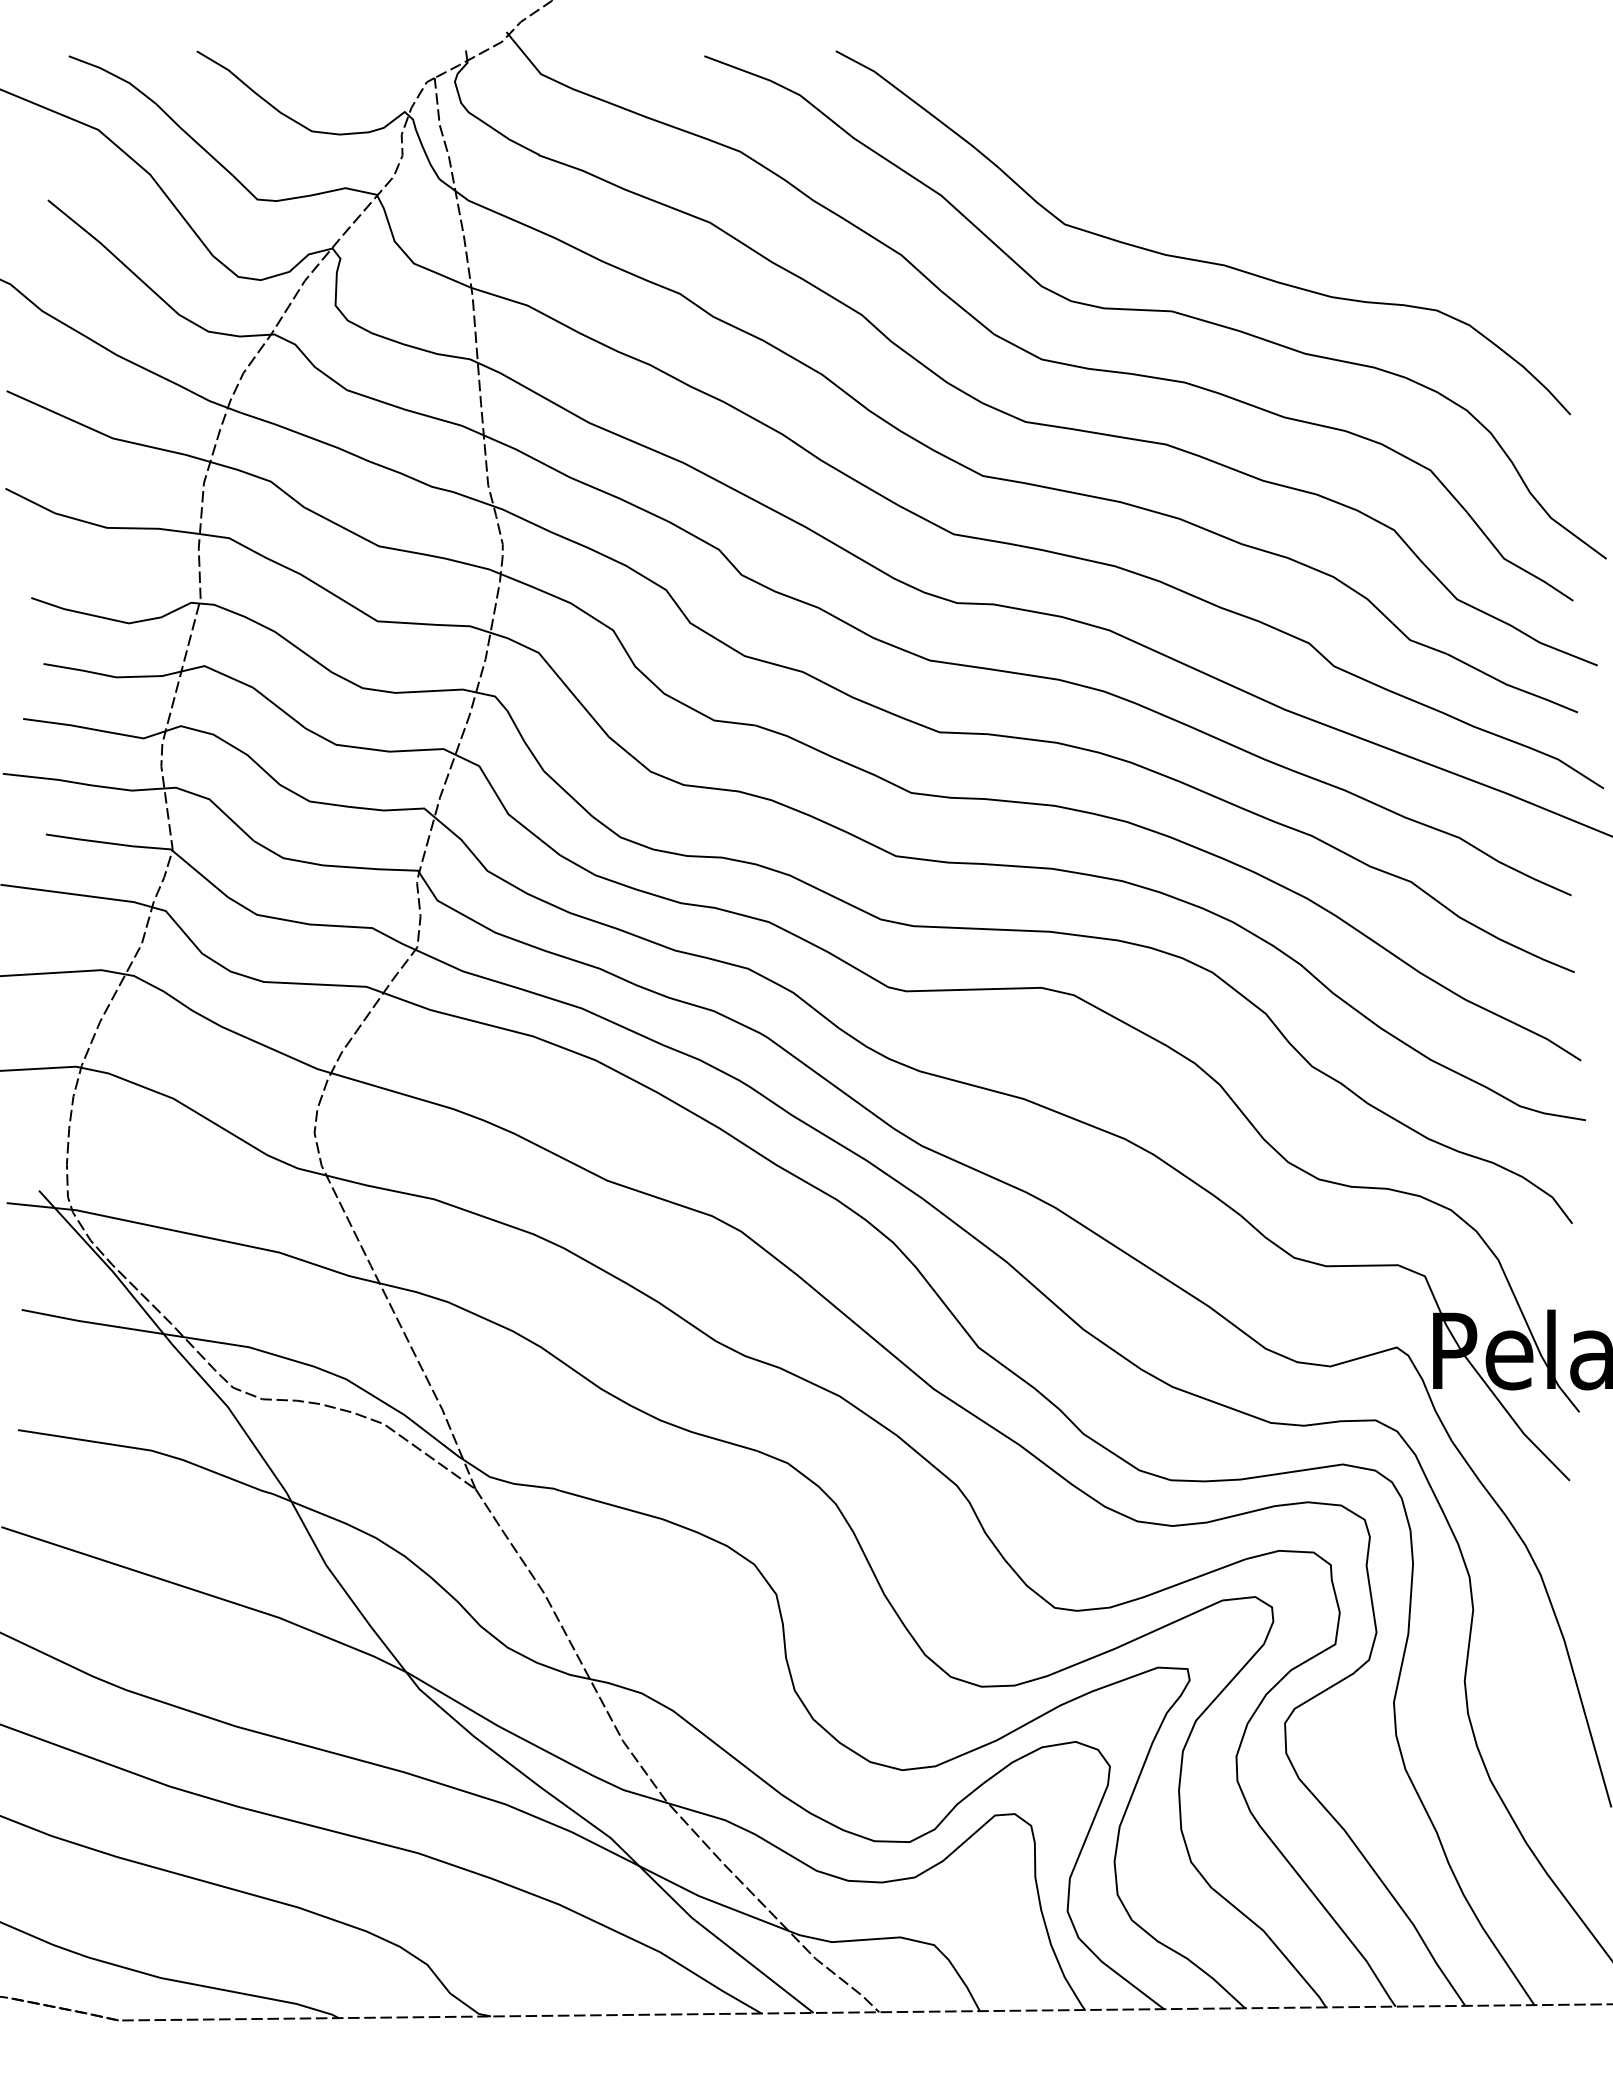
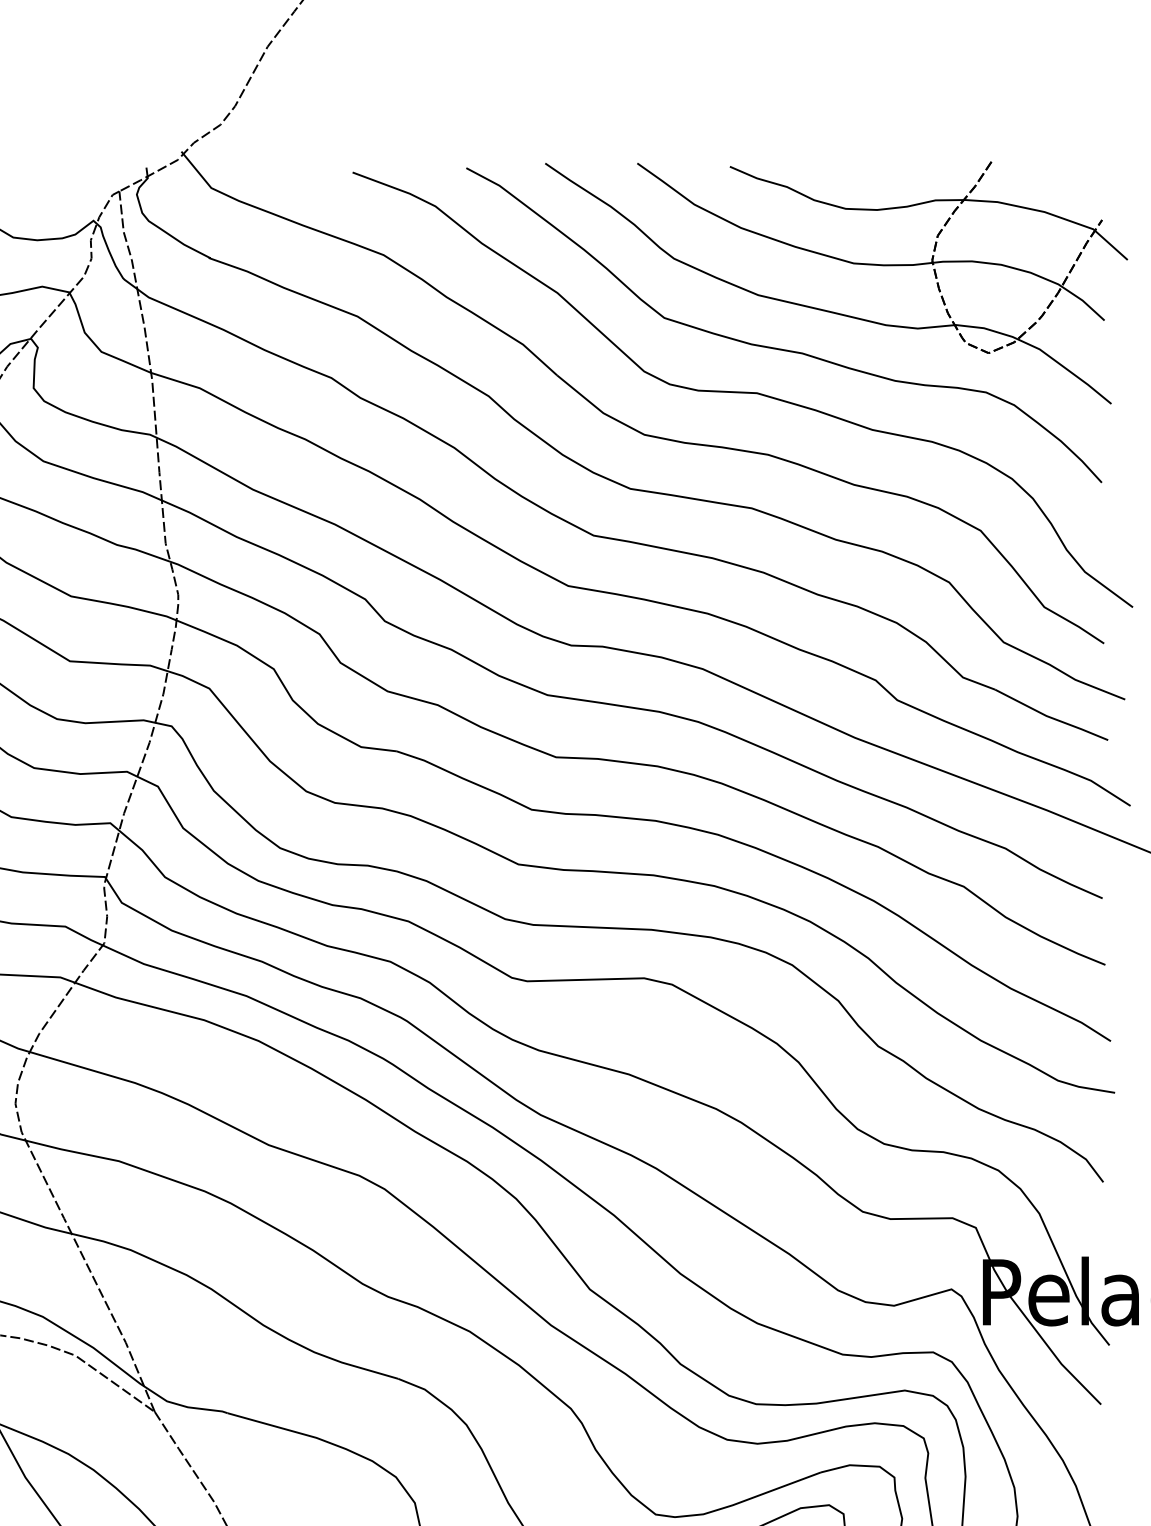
part: (1272, 159) -> (844, 261), added

